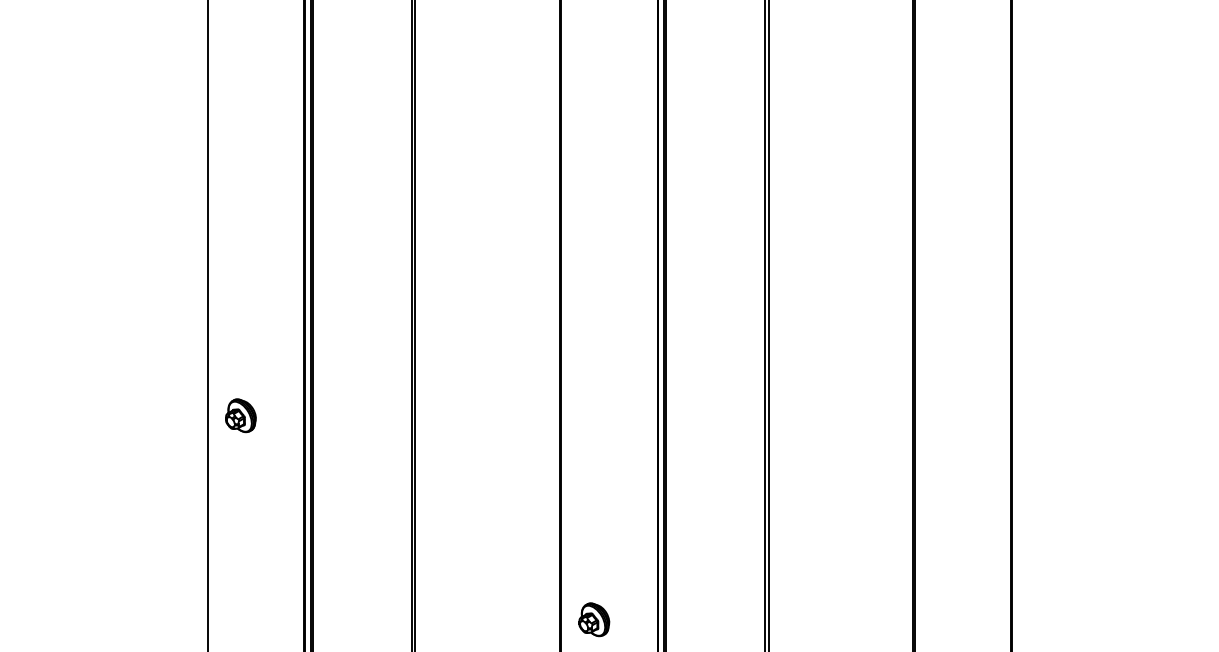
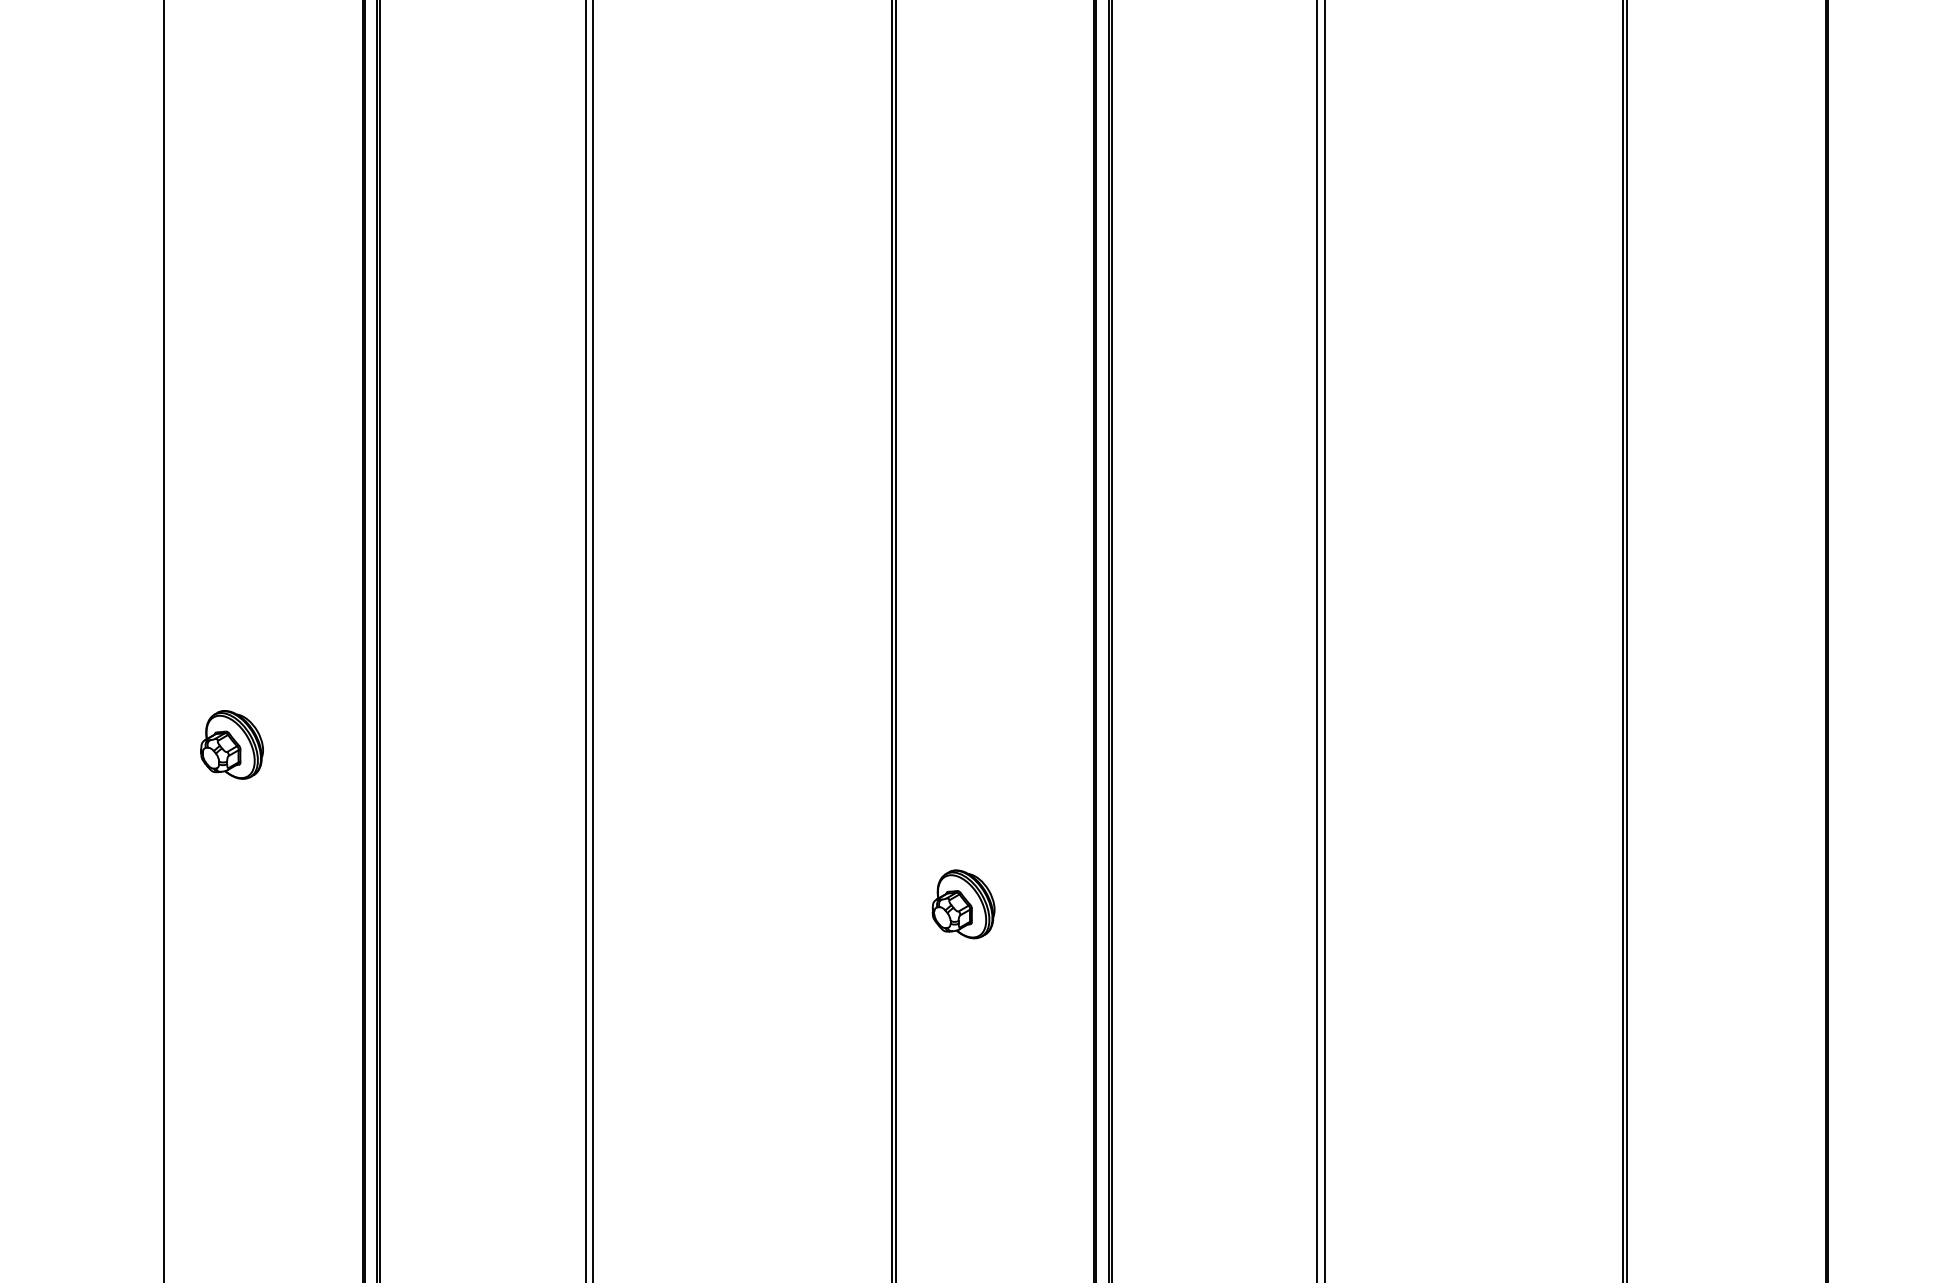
part: (594, 619) -> (963, 903), moved

